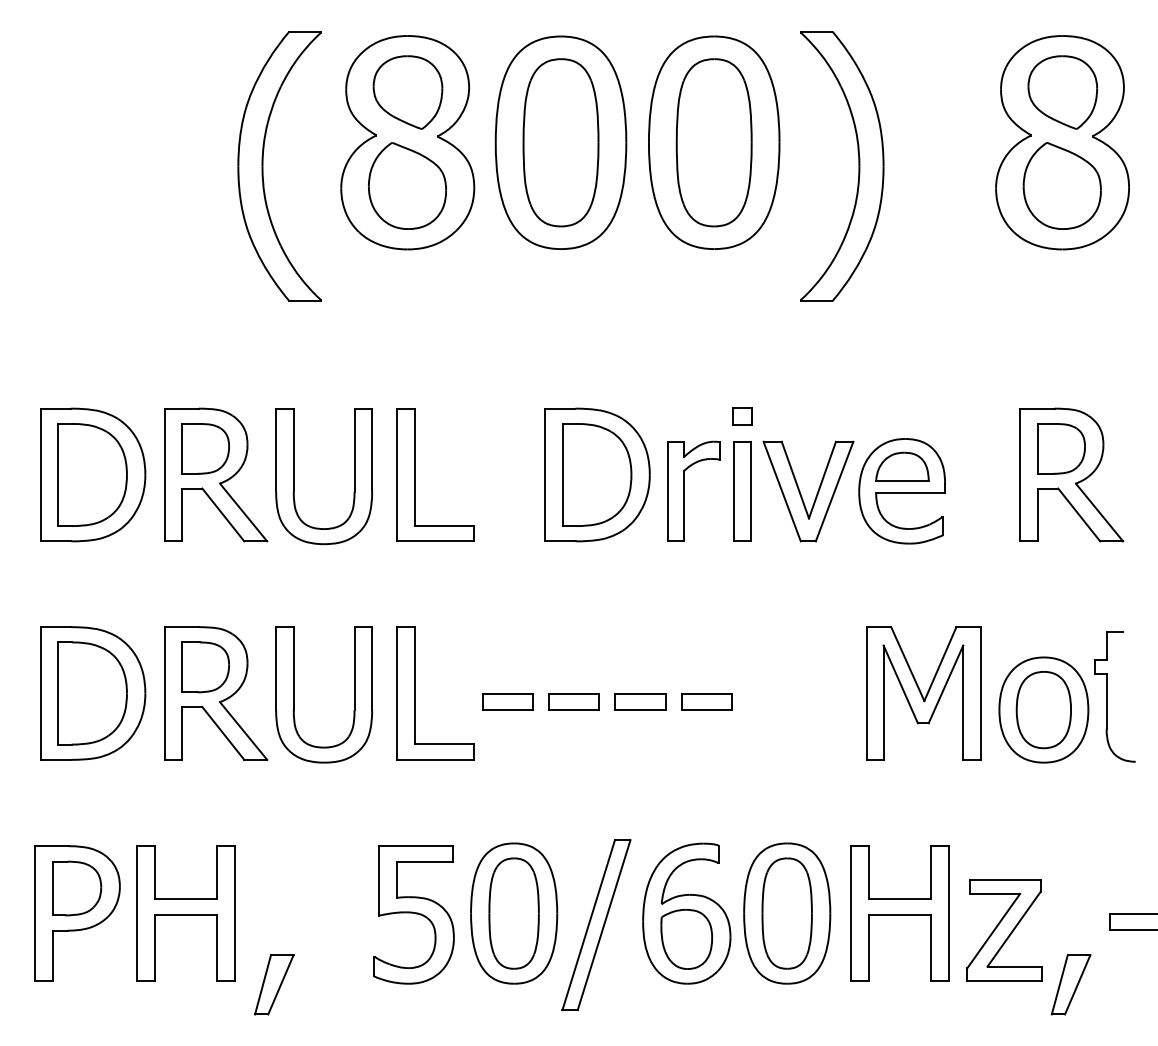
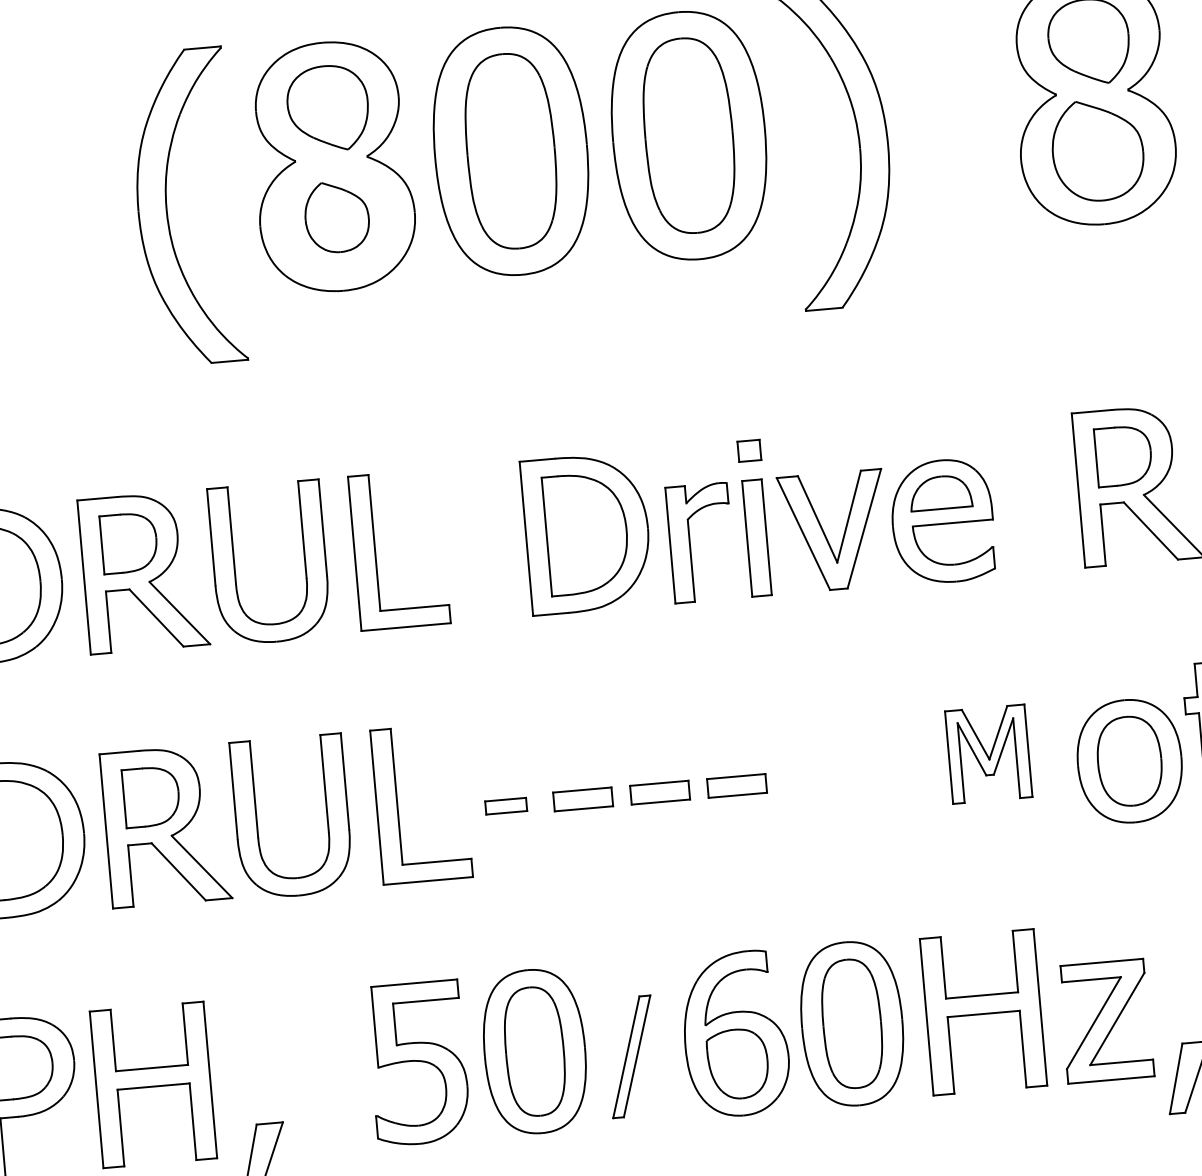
part: (407, 185) -> (337, 216), size x0.7
part: (923, 693) -> (988, 754), size x0.6
part: (507, 701) -> (505, 805), size x0.7
part: (596, 925) -> (631, 1057), size x0.6

